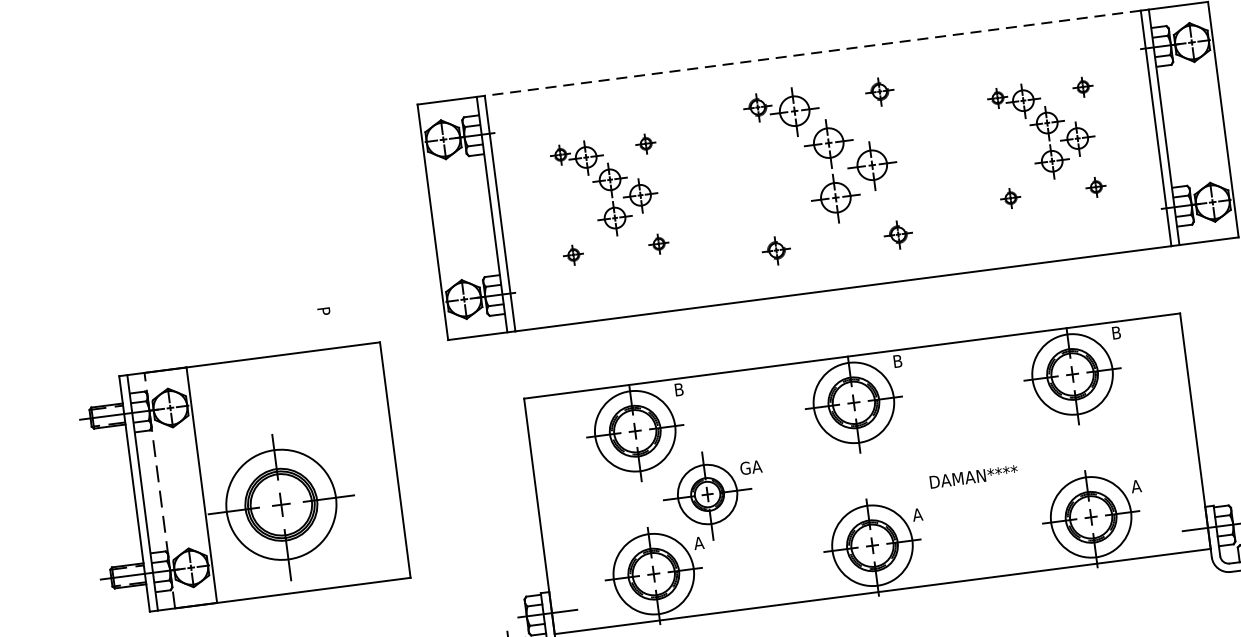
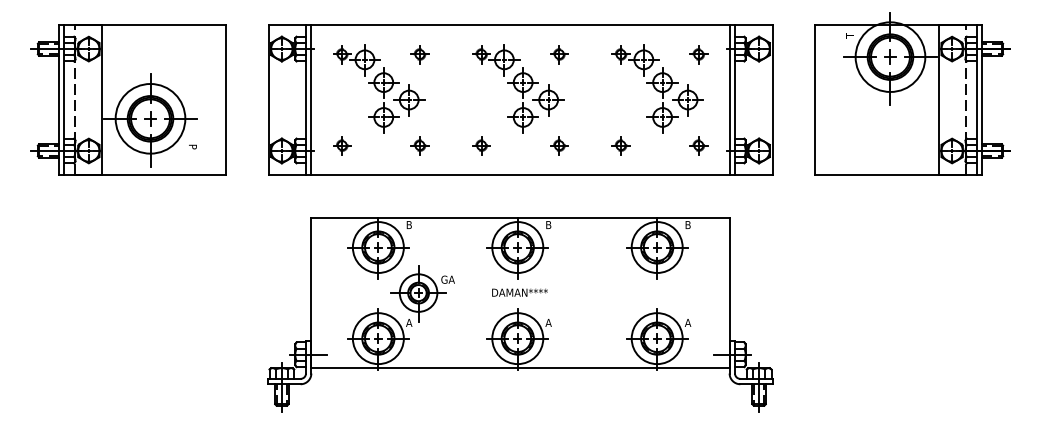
line: (812, 52) -> (520, 24), dashed -> solid
part: (1046, 141) -> (659, 99), size x1.43
part: (609, 198) -> (381, 99), size x1.43
text: (973, 476) -> (519, 292), moved
part: (242, 478) -> (128, 99), moved

